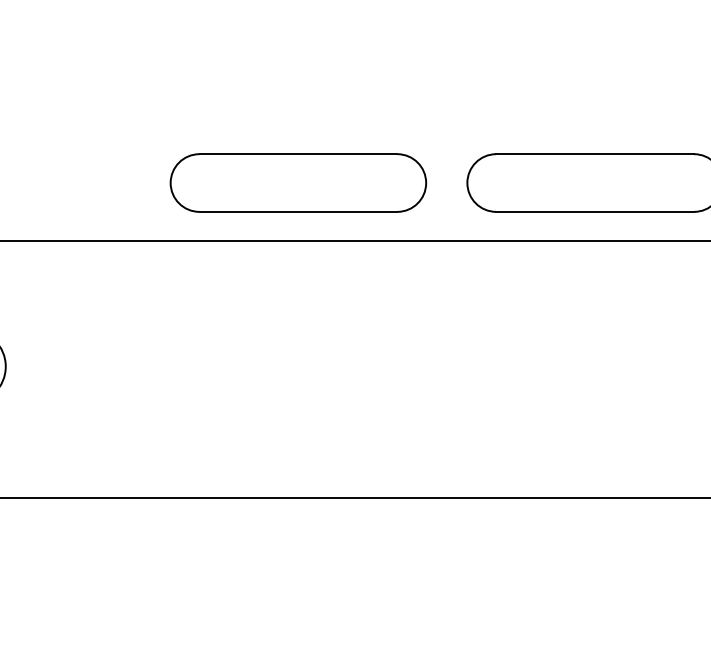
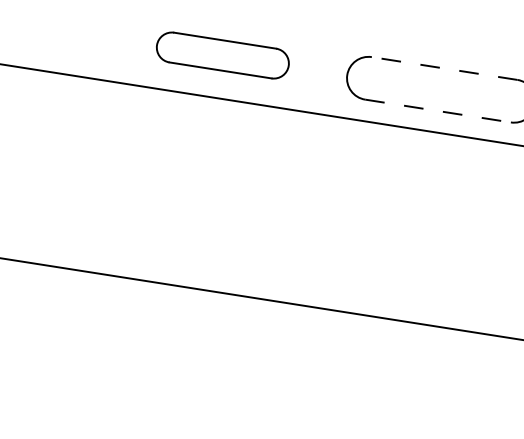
line: (595, 154) -> (444, 68), solid -> dashed
part: (298, 182) -> (222, 55), size x0.7
line: (595, 211) -> (438, 110), solid -> dashed

